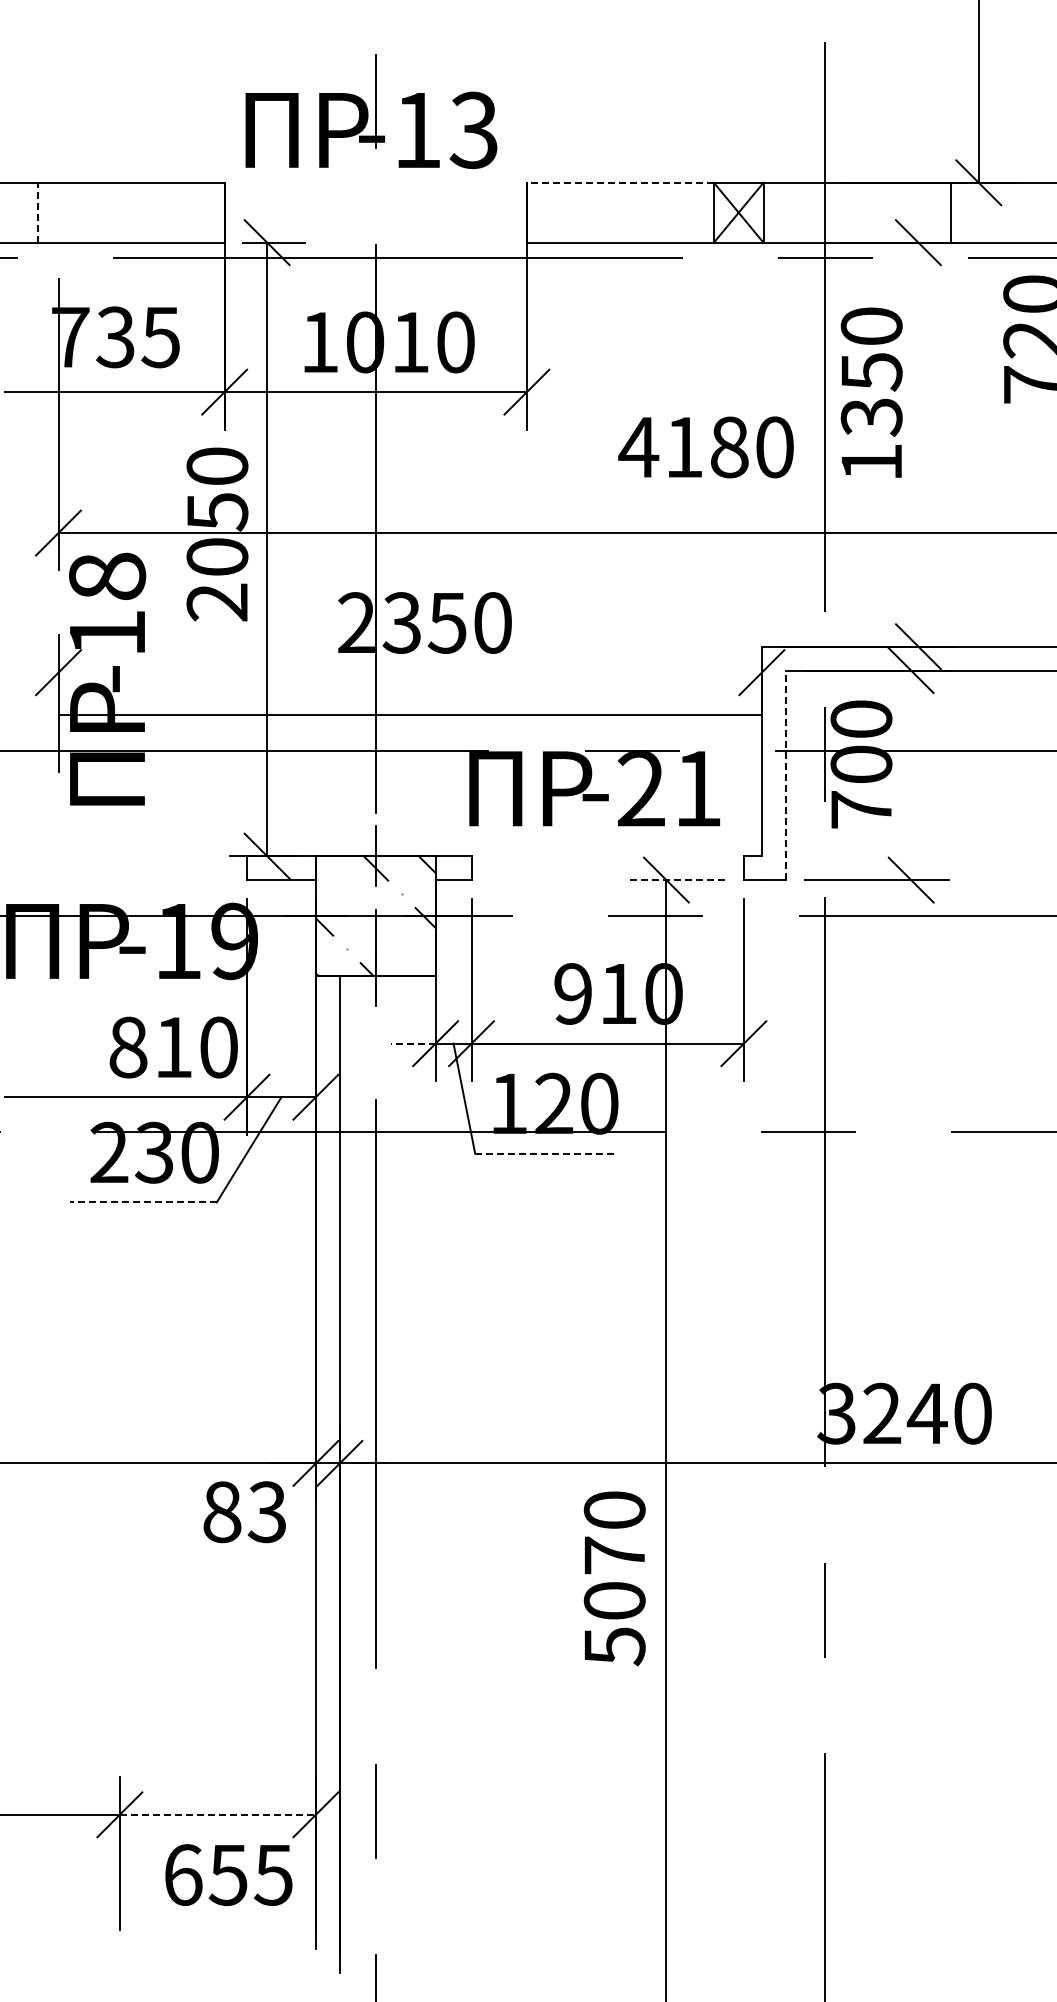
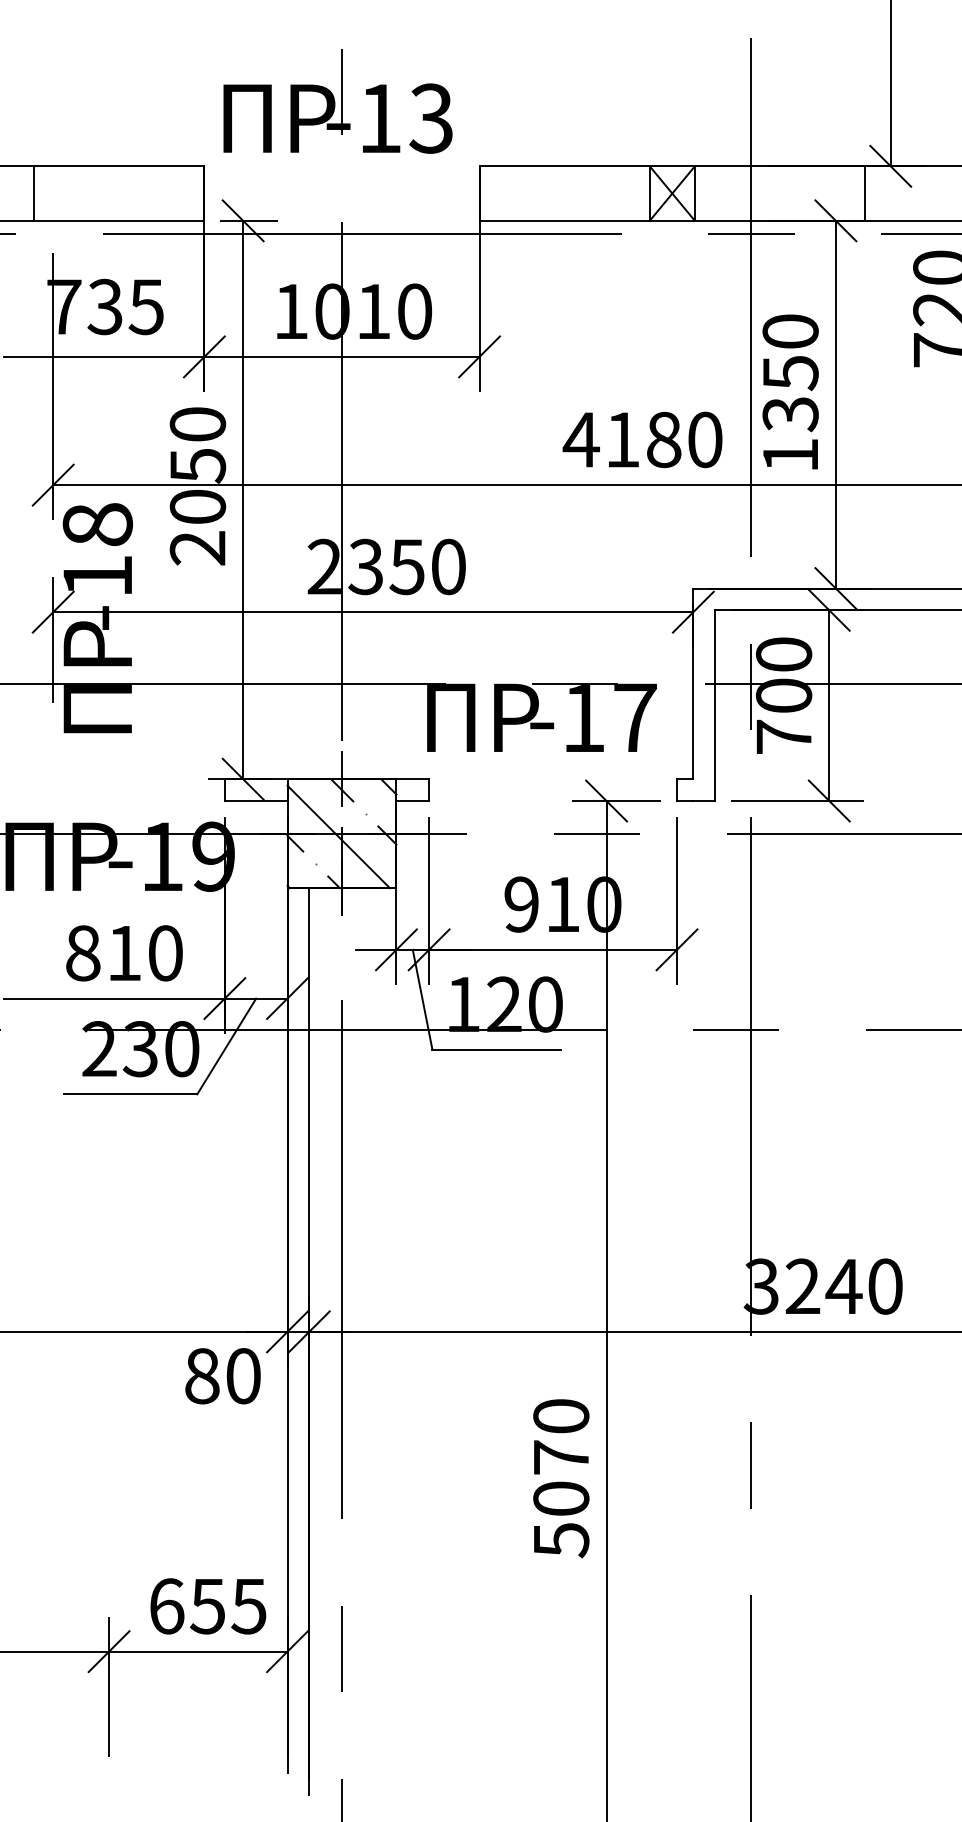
line: (620, 182) -> (564, 166), dashed -> solid
line: (37, 212) -> (34, 193), dashed -> solid
text: (871, 392) -> (790, 391), moved
line: (918, 444) -> (835, 404), added
text: (705, 447) -> (642, 440), moved
line: (409, 714) -> (372, 612), moved
line: (785, 775) -> (714, 705), dashed -> solid
line: (911, 775) -> (829, 705), added
text: (669, 788) -> (609, 717), -21 -> -17
line: (676, 880) -> (615, 801), dashed -> solid
line: (371, 919) -> (338, 836), added
line: (412, 1043) -> (375, 949), dashed -> solid
text: (173, 1047) -> (124, 953), moved
line: (545, 1153) -> (496, 1049), dashed -> solid
line: (142, 1202) -> (129, 1094), dashed -> solid
text: (266, 1512) -> (242, 1376), 83 -> 80
text: (614, 1578) -> (561, 1478), moved
line: (218, 1814) -> (198, 1651), dashed -> solid
text: (228, 1874) -> (207, 1605), moved

